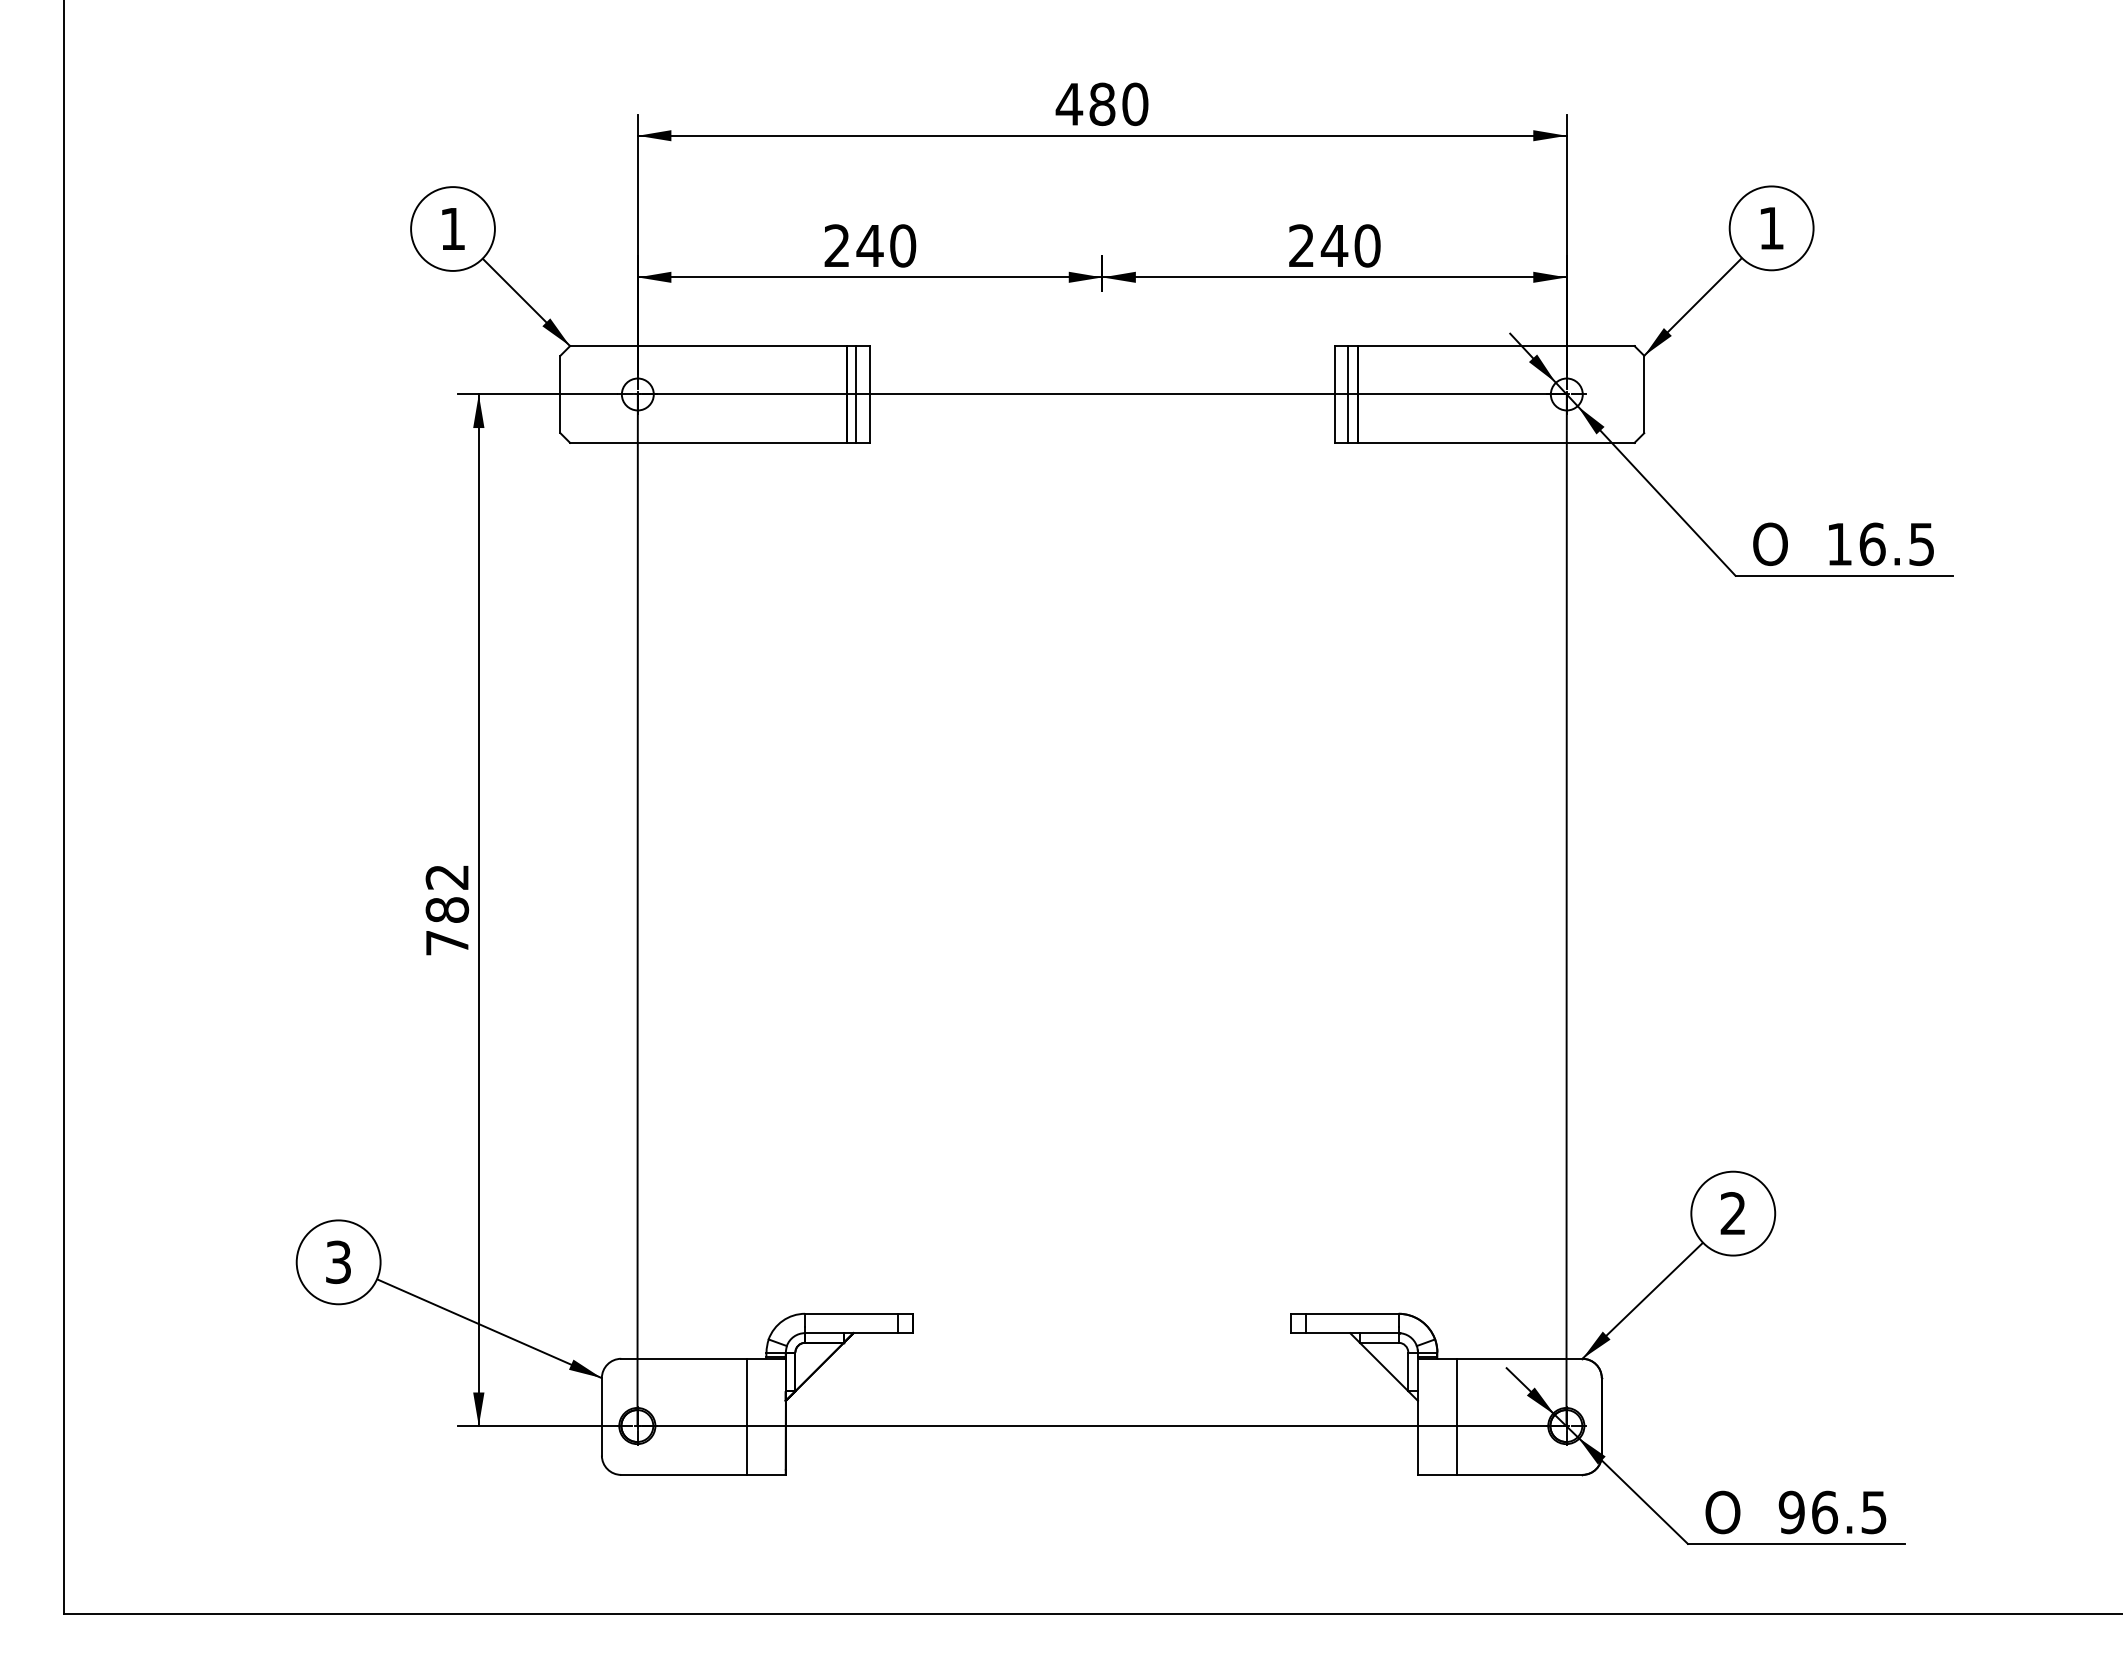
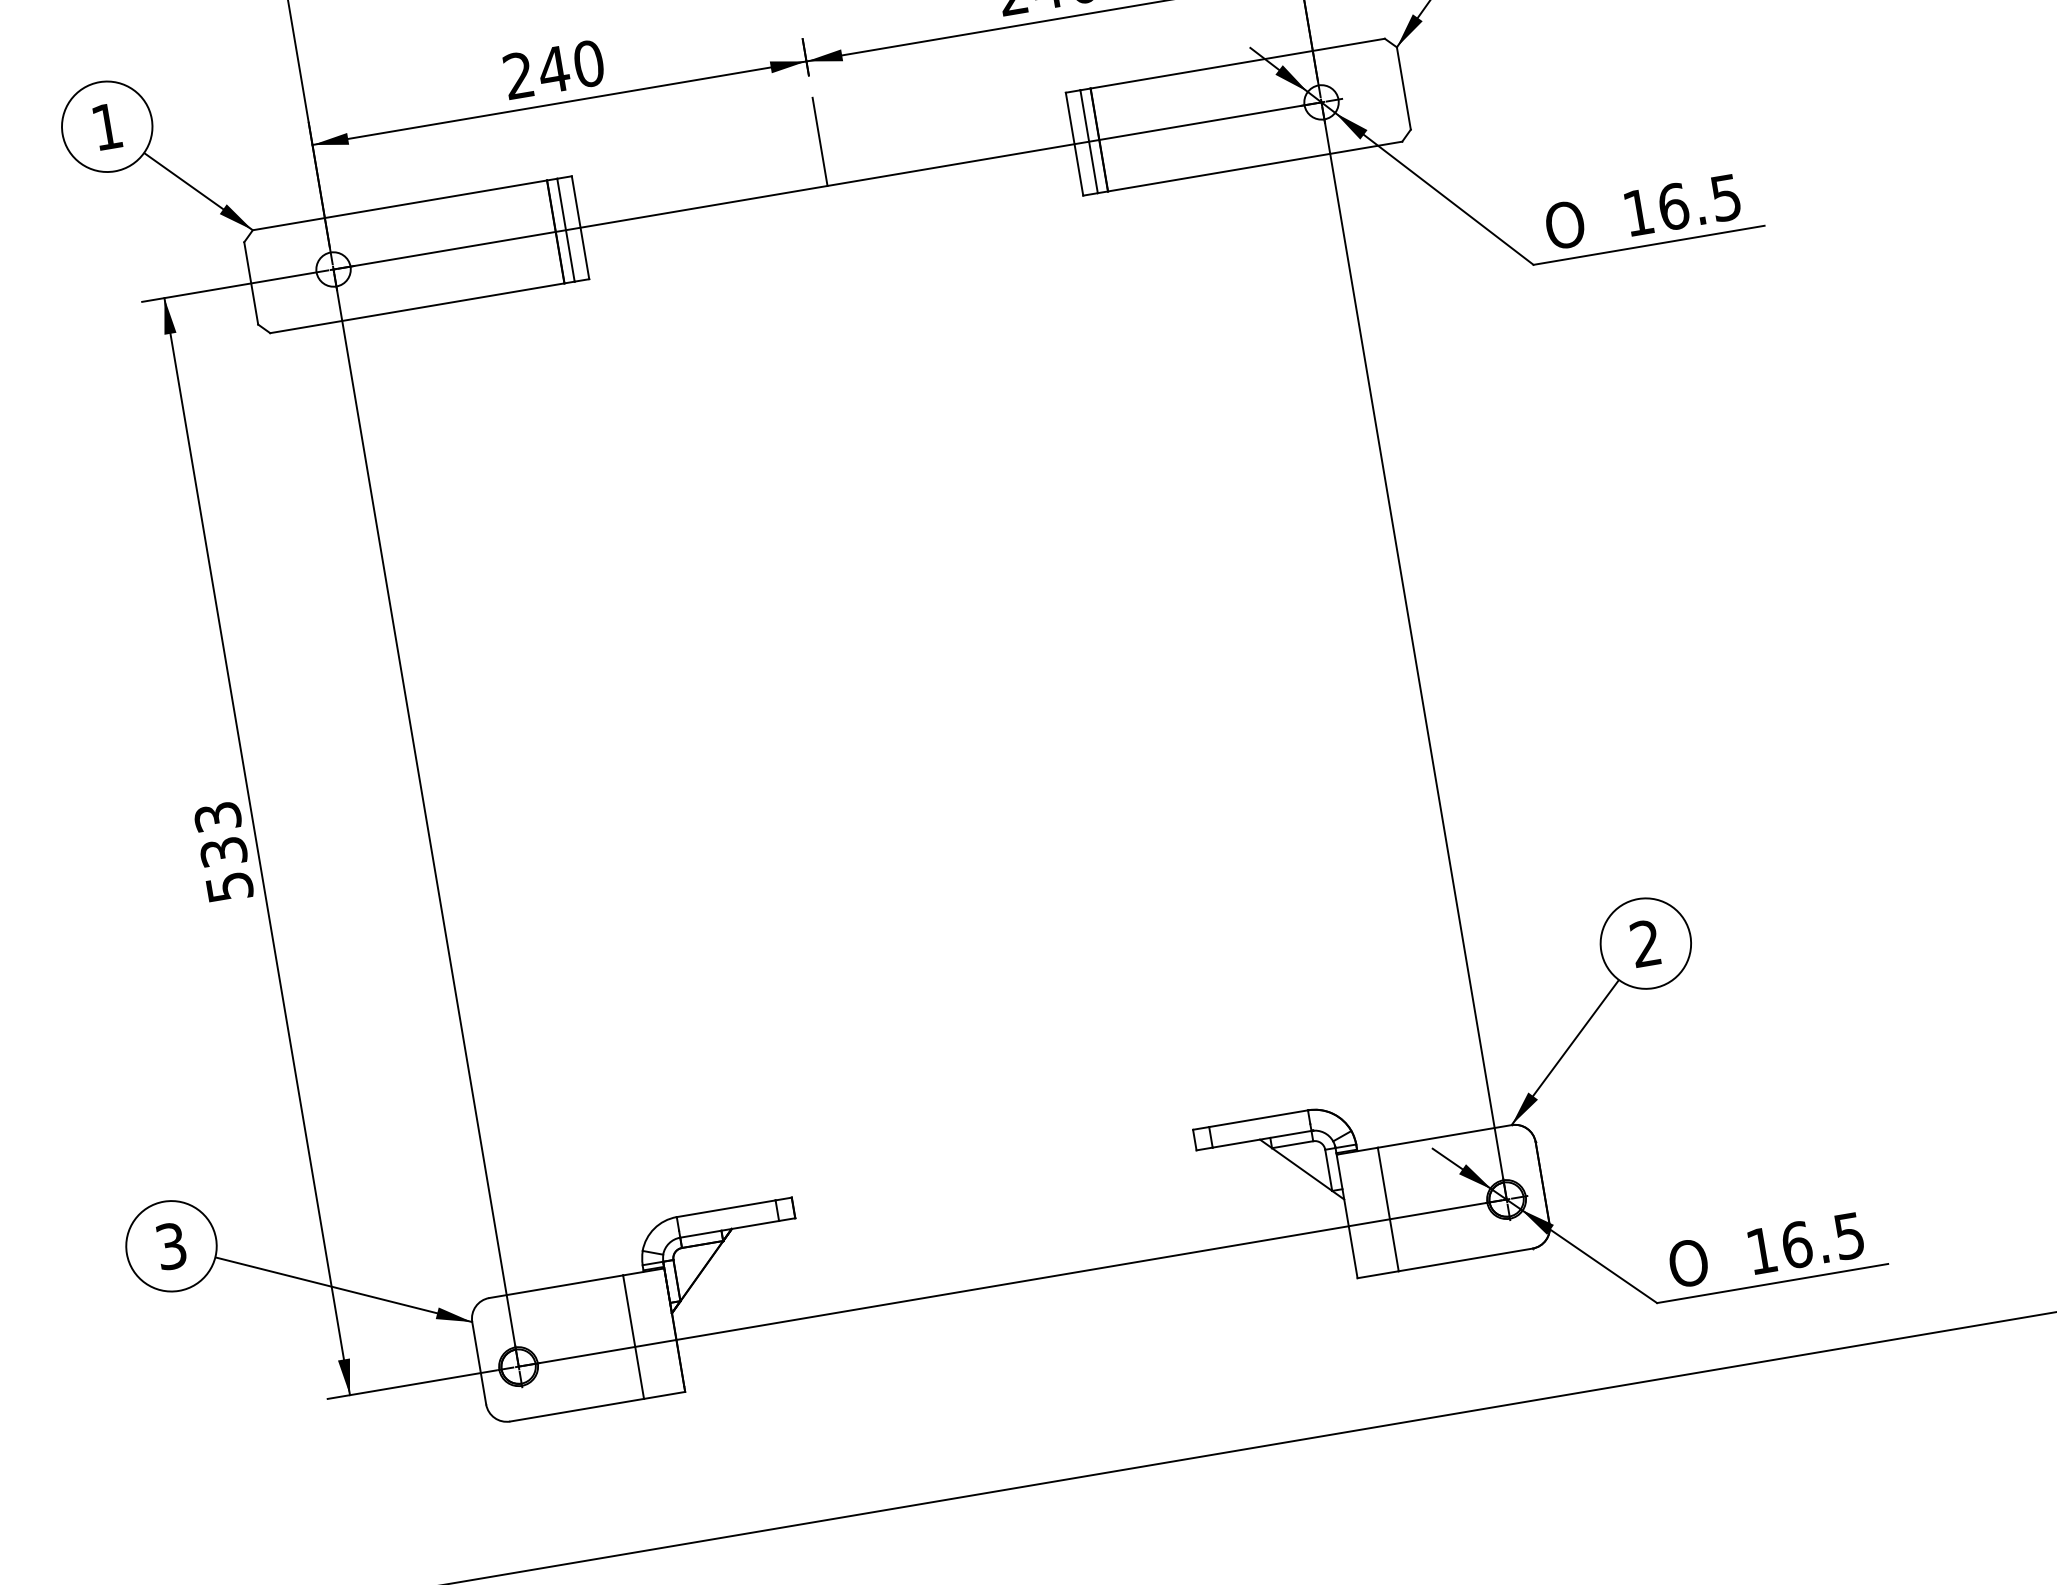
line: (1102, 352) -> (820, 141), added
text: (447, 909) -> (223, 851), 782 -> 533
text: (1791, 1512) -> (1761, 1250), 96.5 -> 16.5

